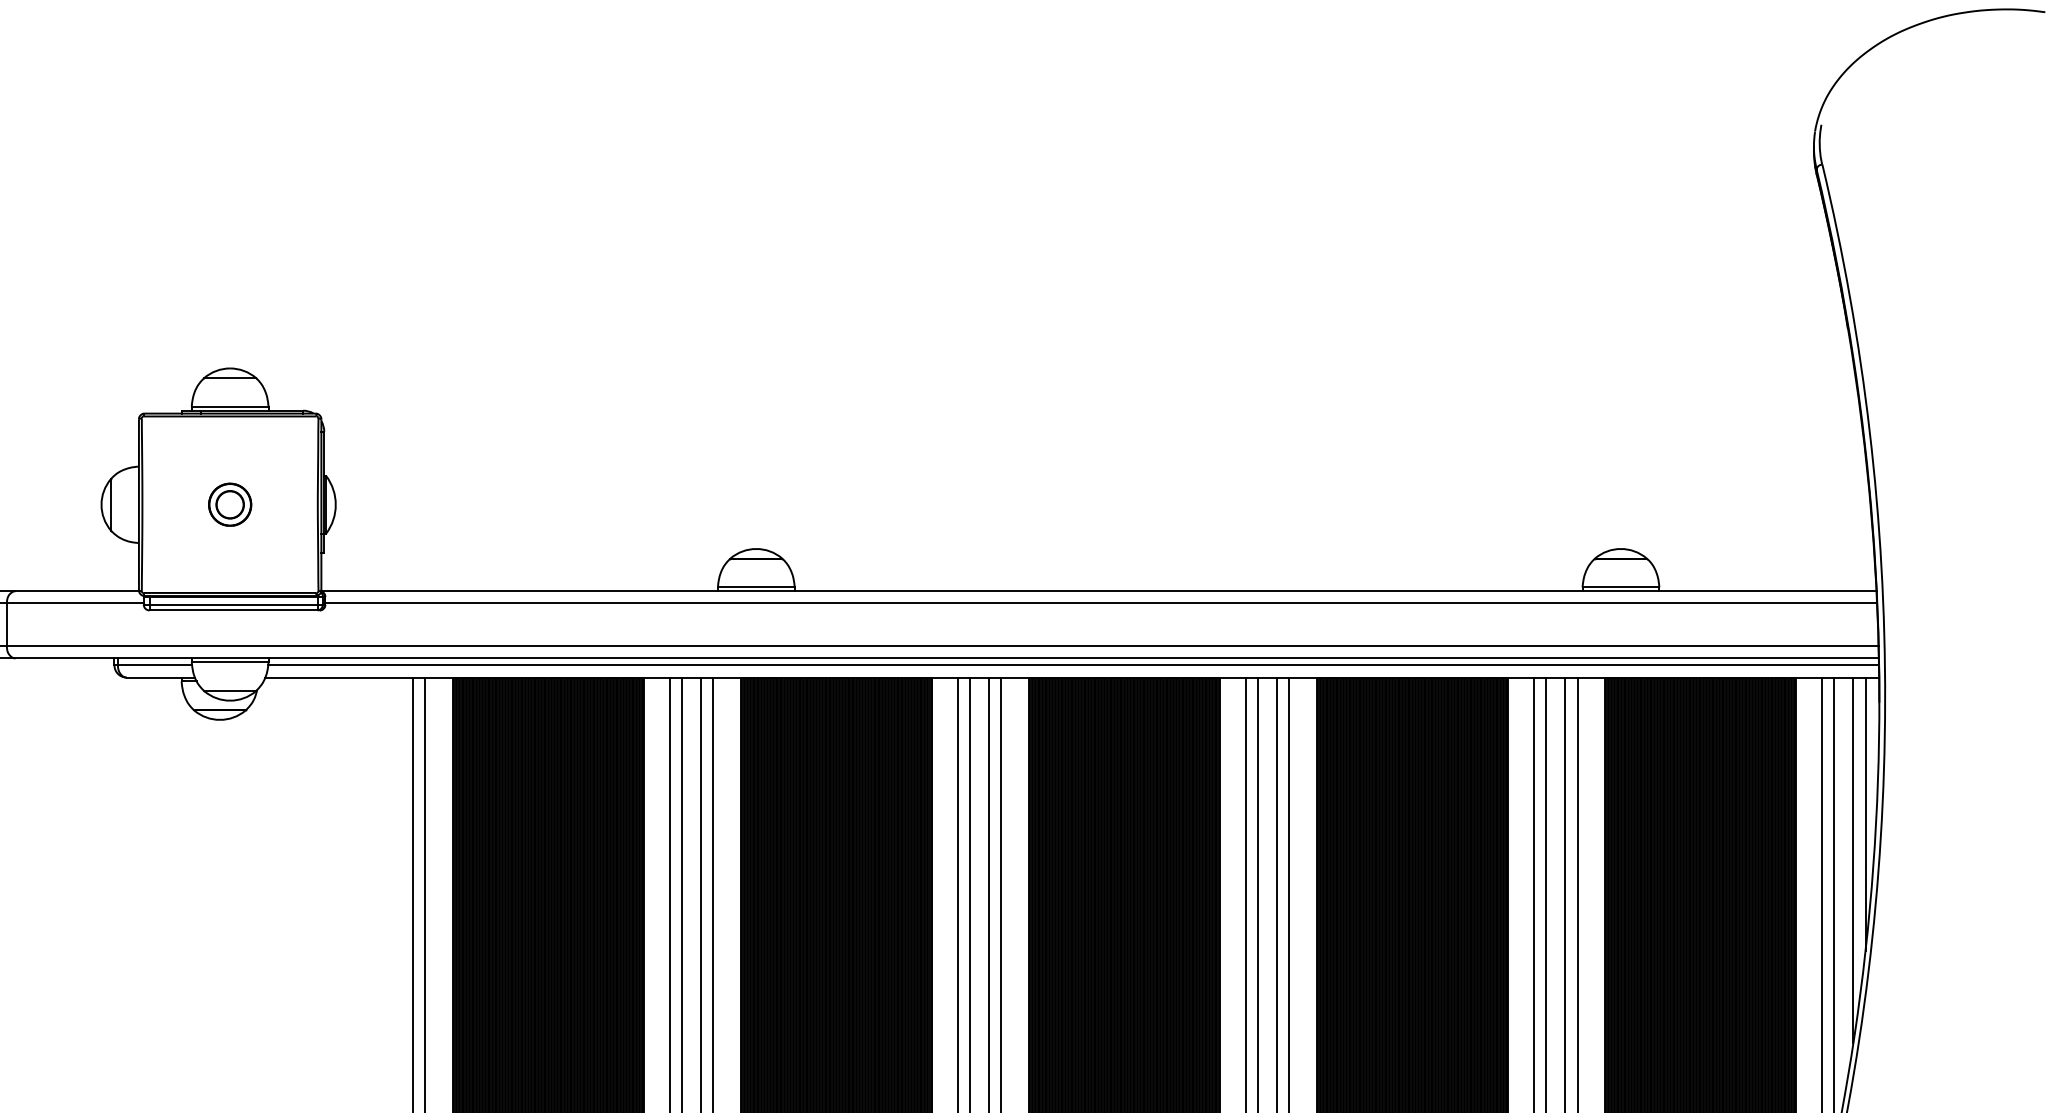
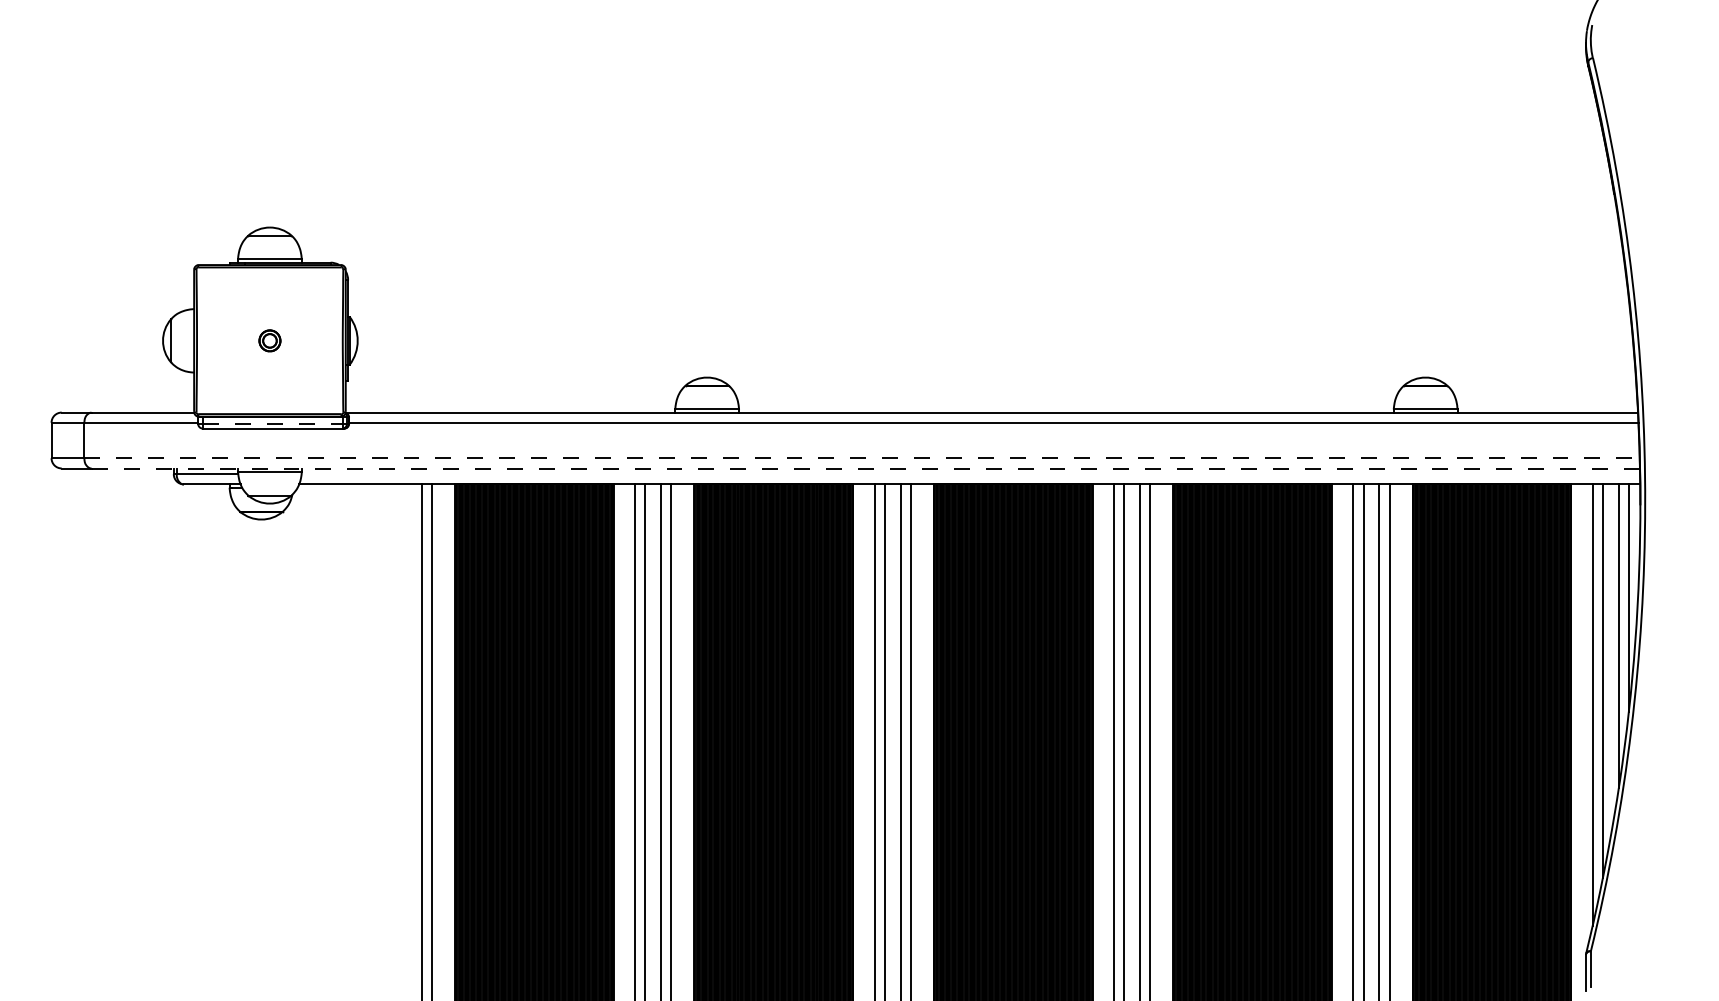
part: (229, 504) -> (269, 340), size x0.6
line: (233, 604) -> (272, 423), solid -> dashed
line: (943, 646) -> (862, 458), solid -> dashed
line: (946, 658) -> (865, 468), solid -> dashed
line: (1073, 665) -> (970, 474), removed

